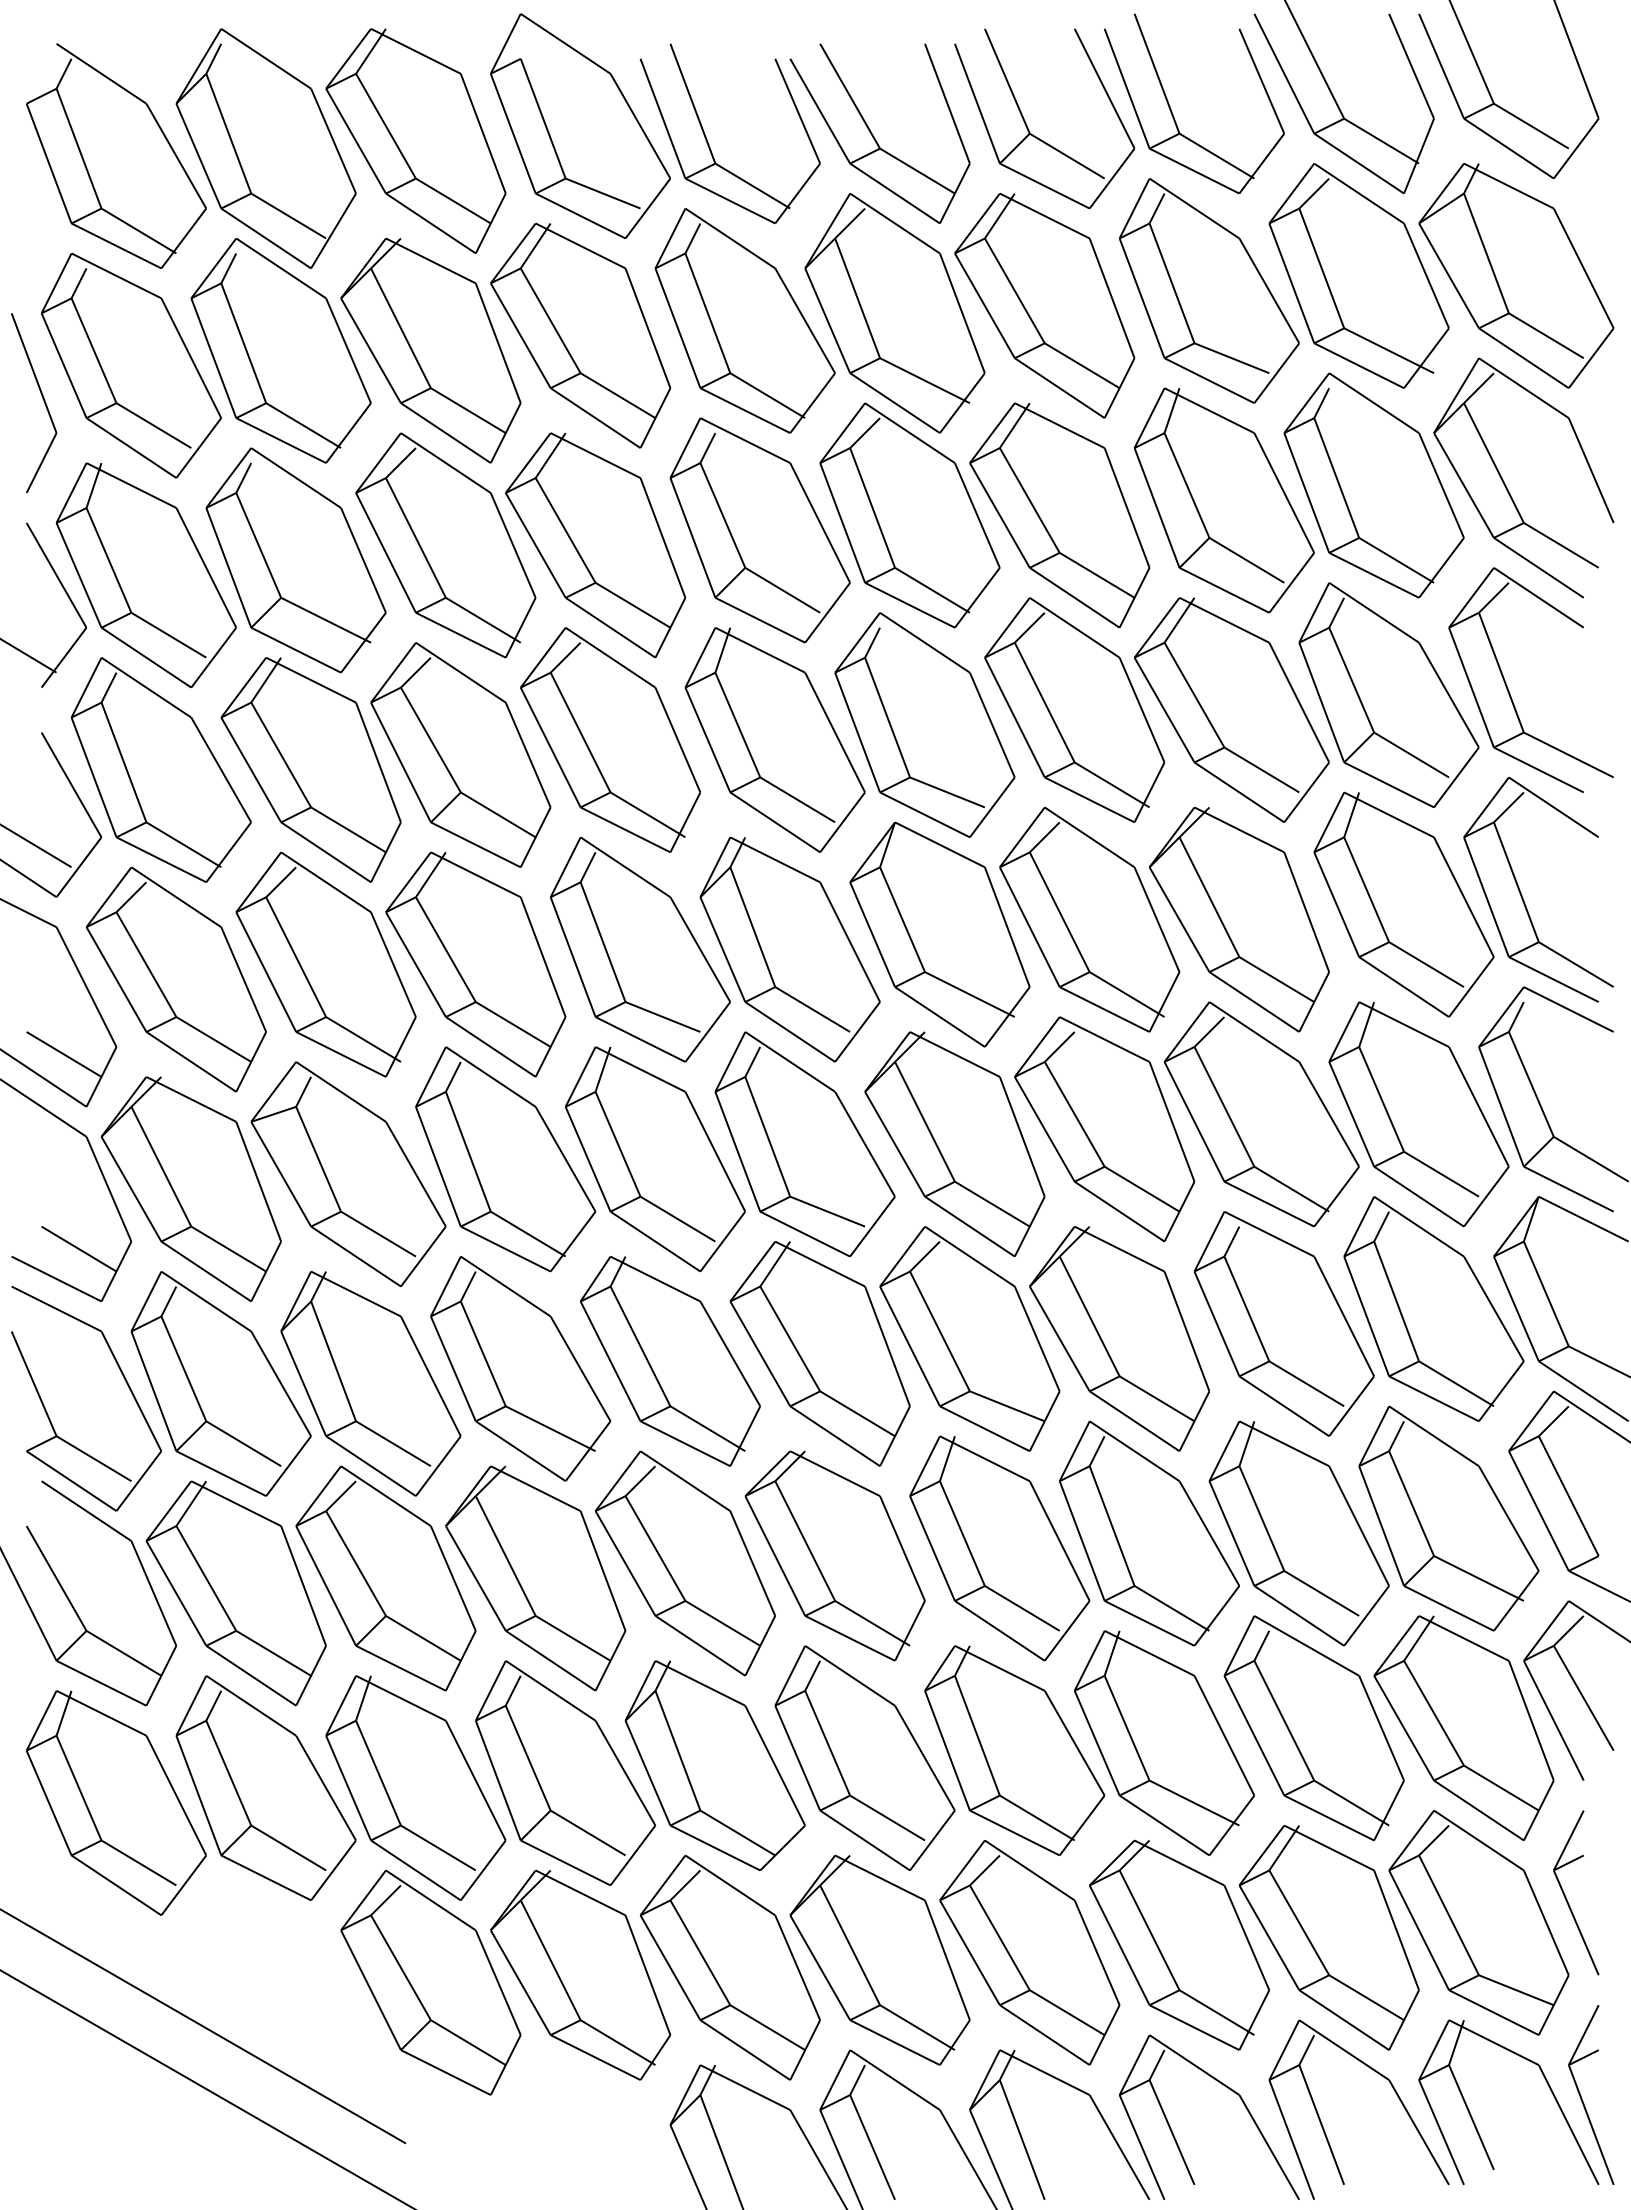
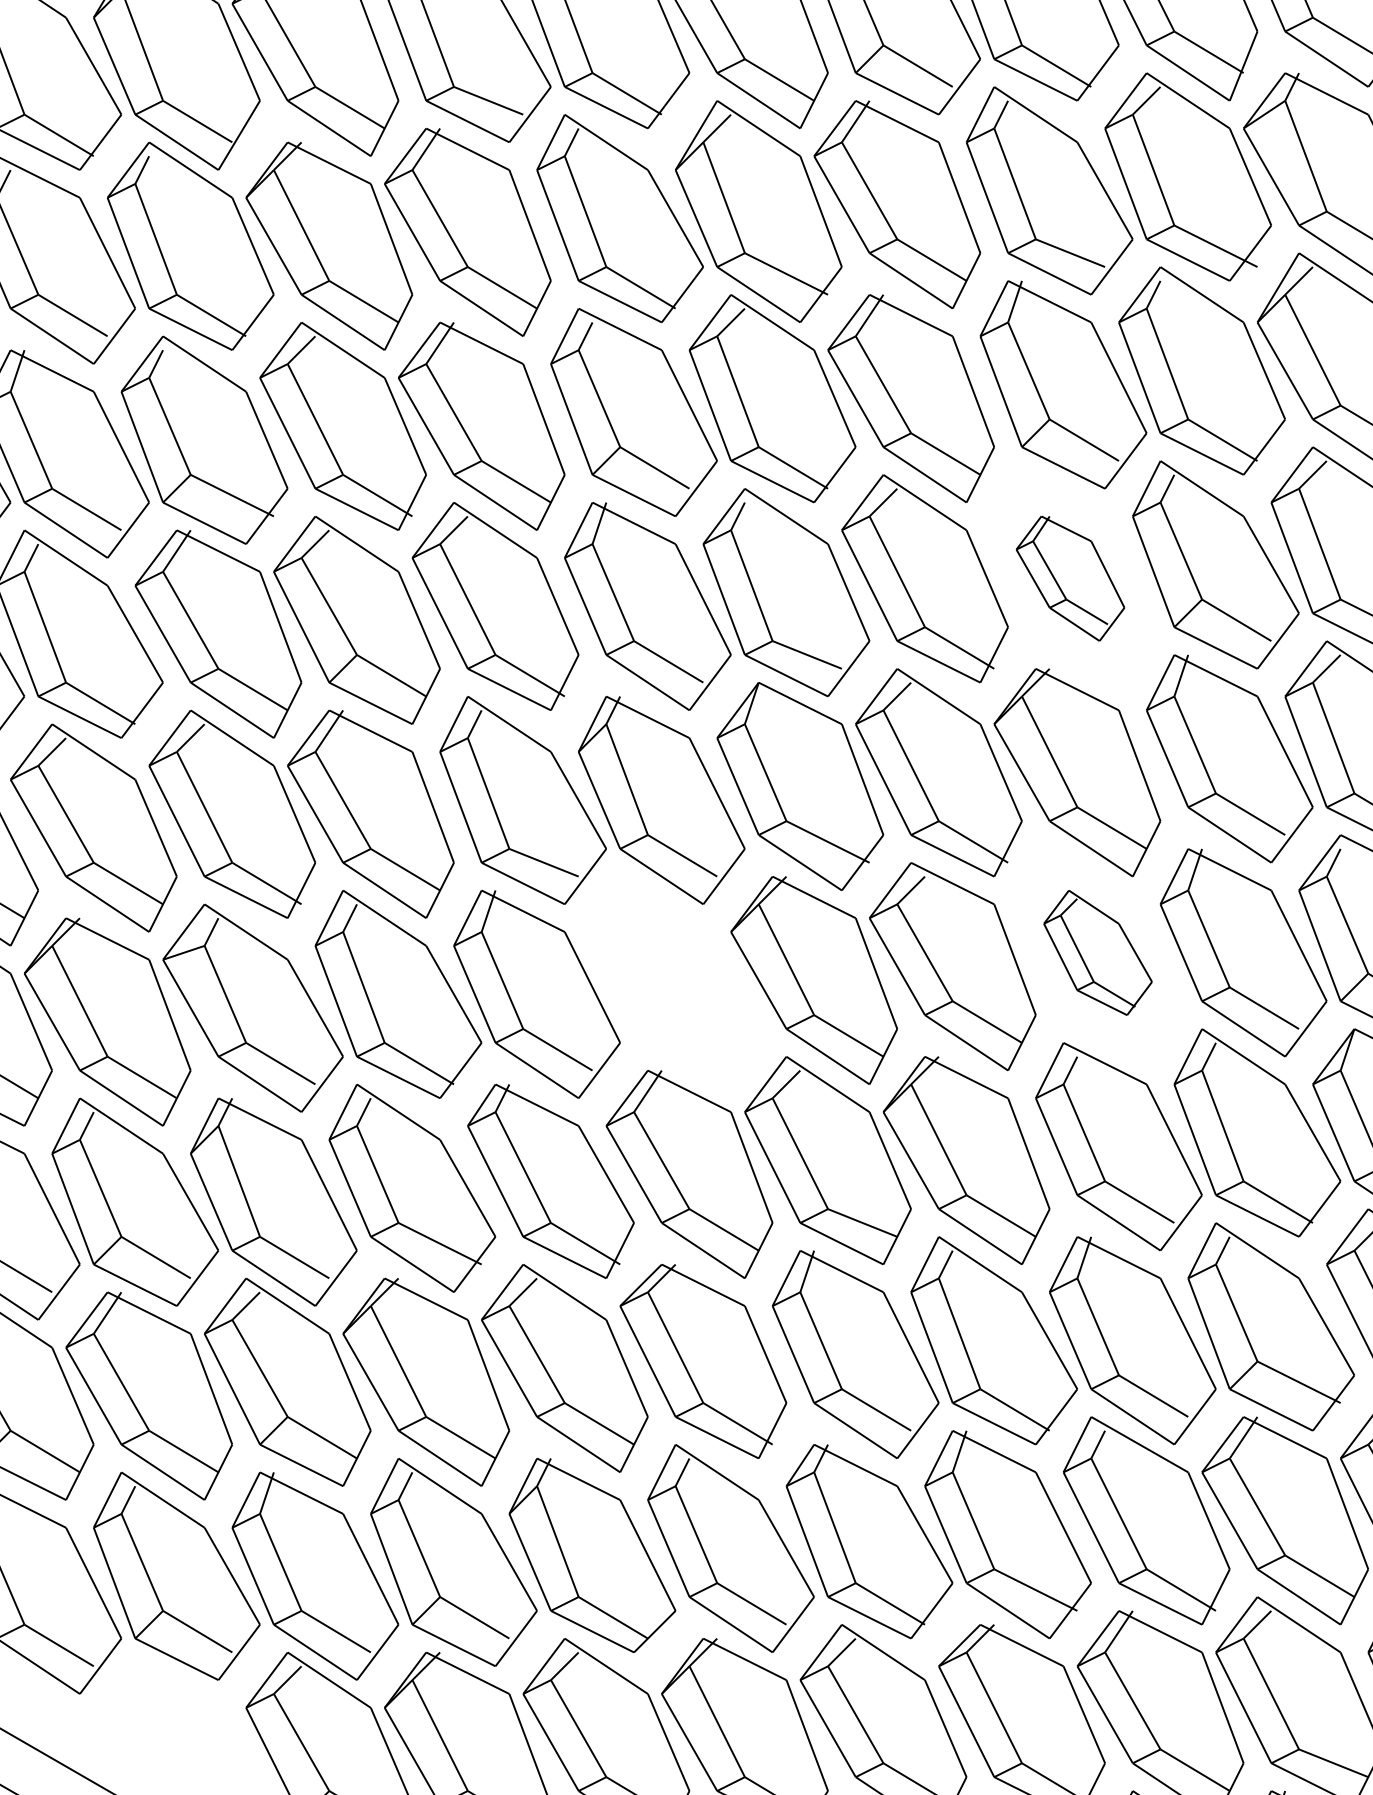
part: (1231, 709) -> (1070, 578), size x0.6
part: (1261, 1114) -> (1097, 952), size x0.6
part: (804, 1144) -> (674, 980), removed

